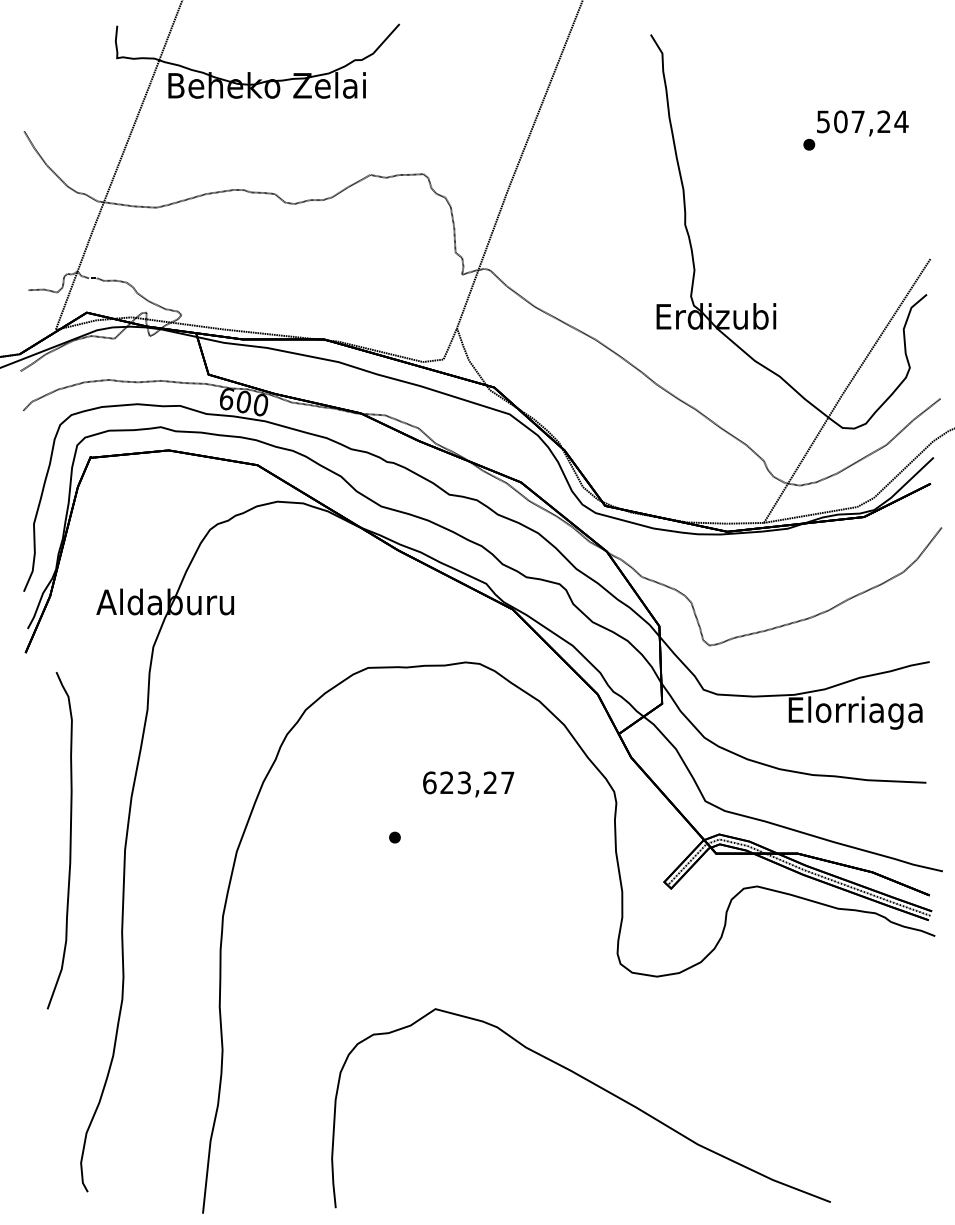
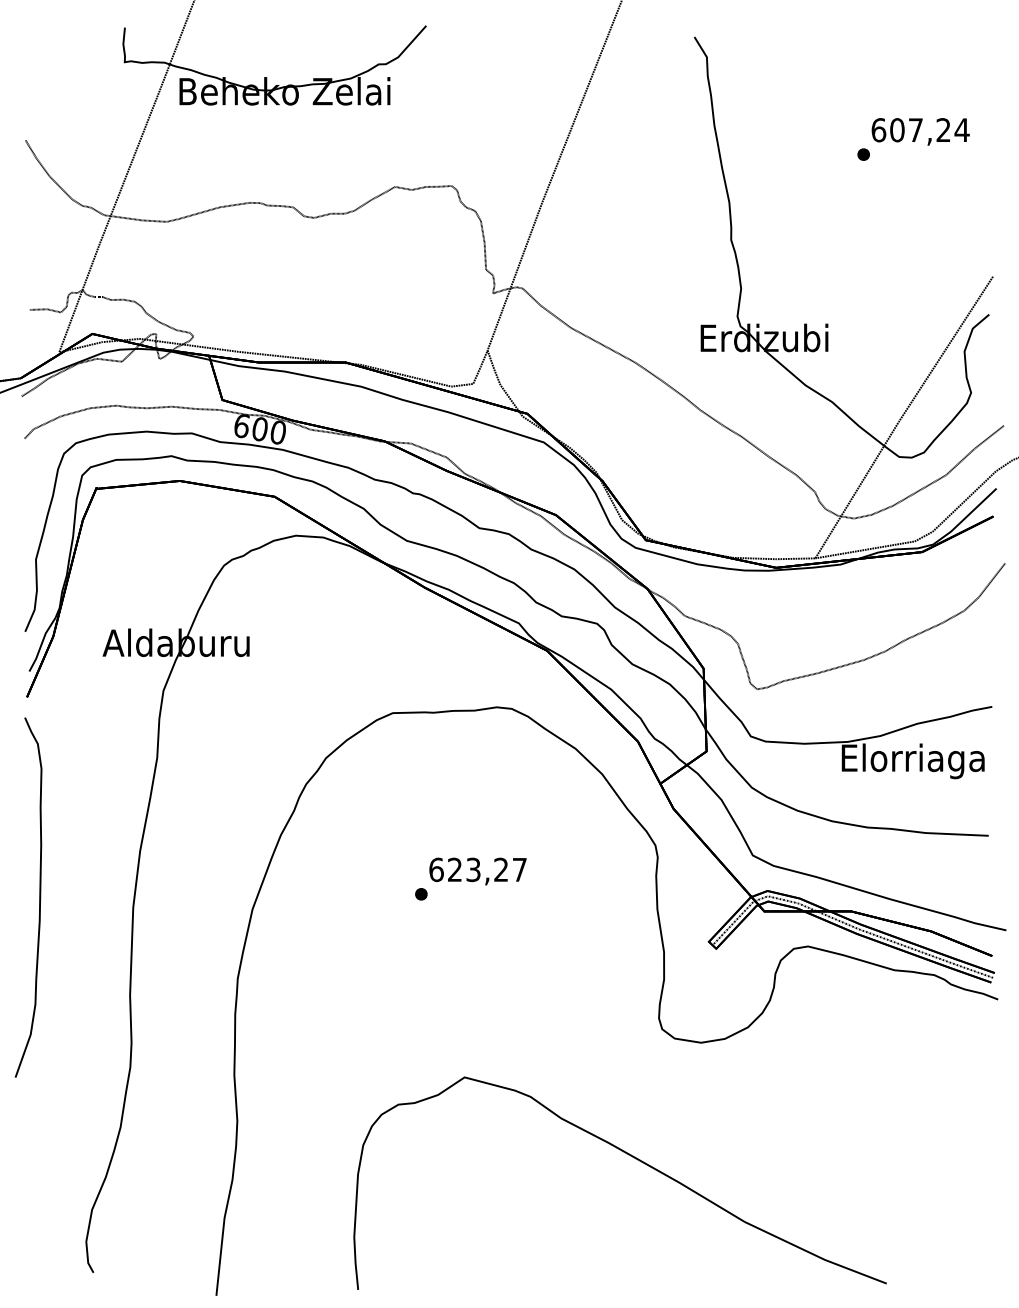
text: (823, 122) -> (878, 130), 507,24 -> 607,24
text: (468, 784) -> (477, 871), moved
curve: (70, 840) -> (39, 897), moved

